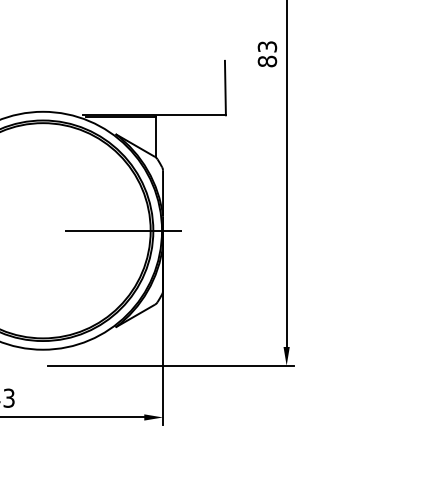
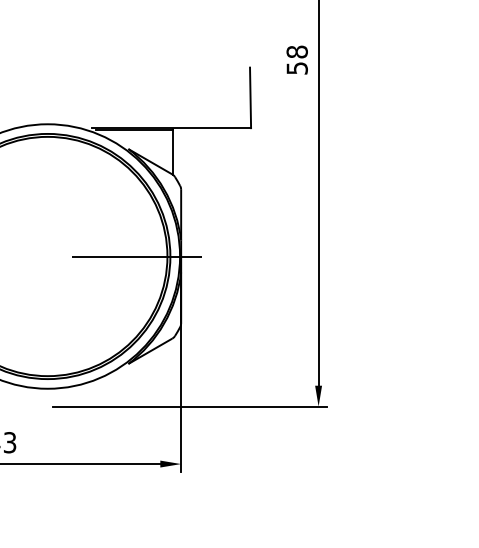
text: (267, 54) -> (297, 60), 83 -> 58

